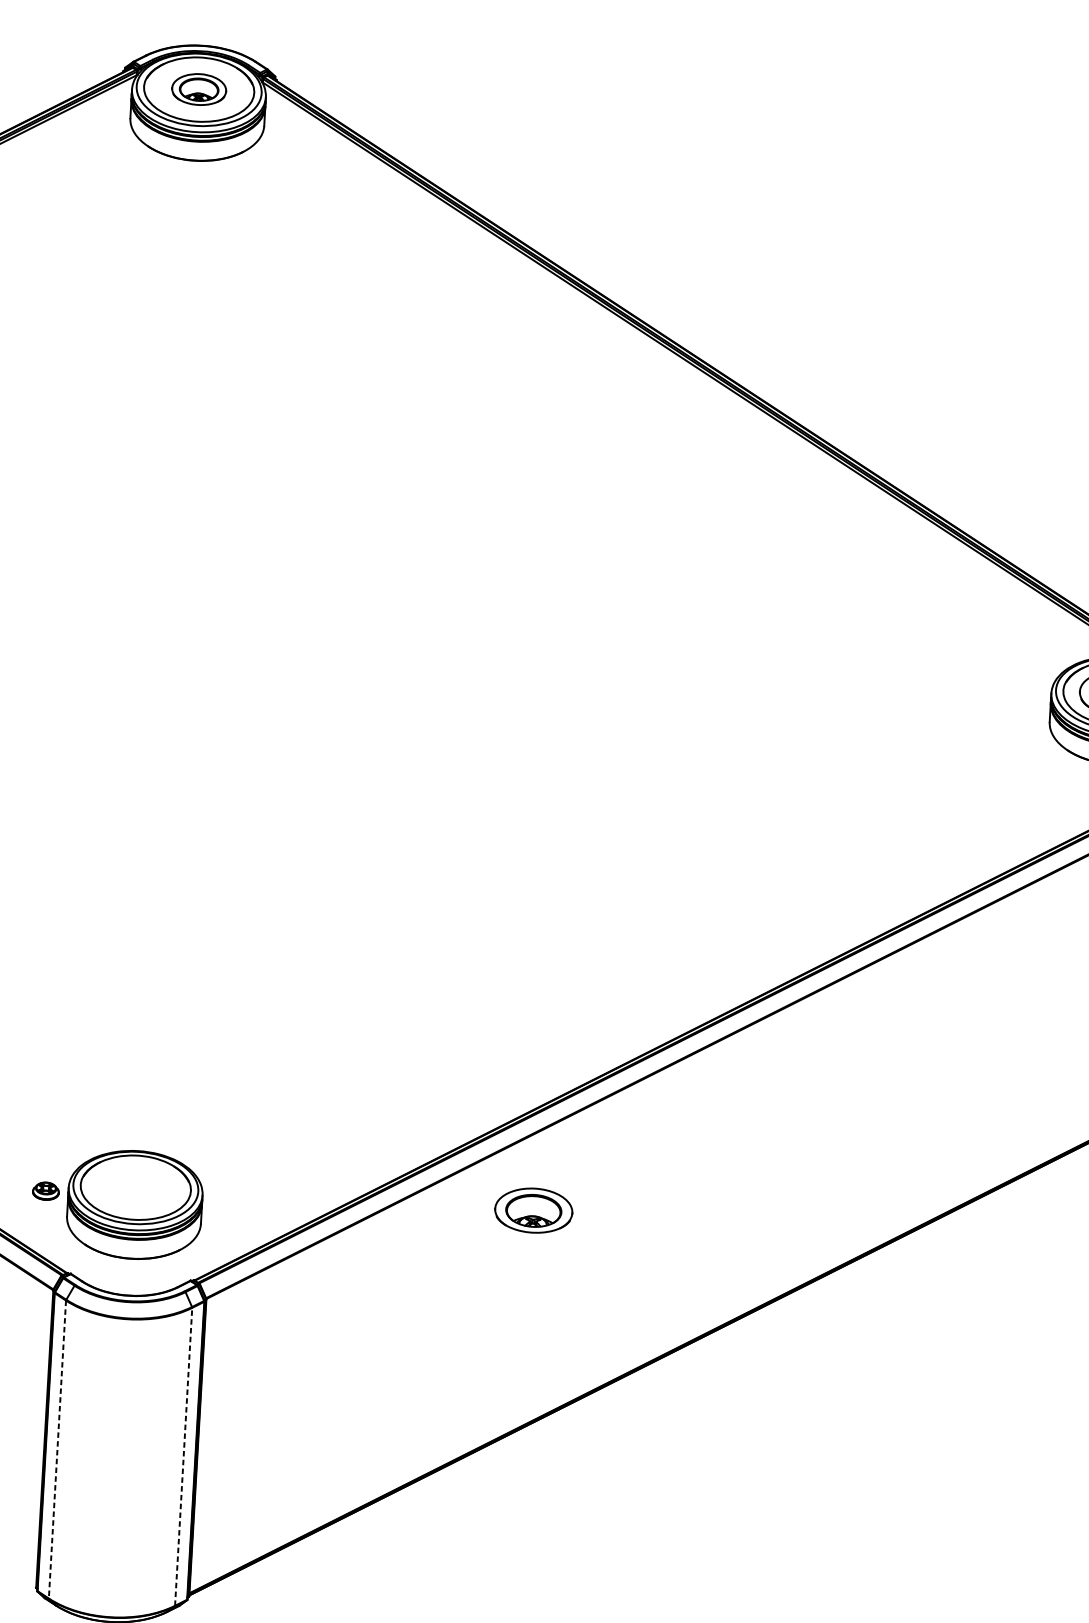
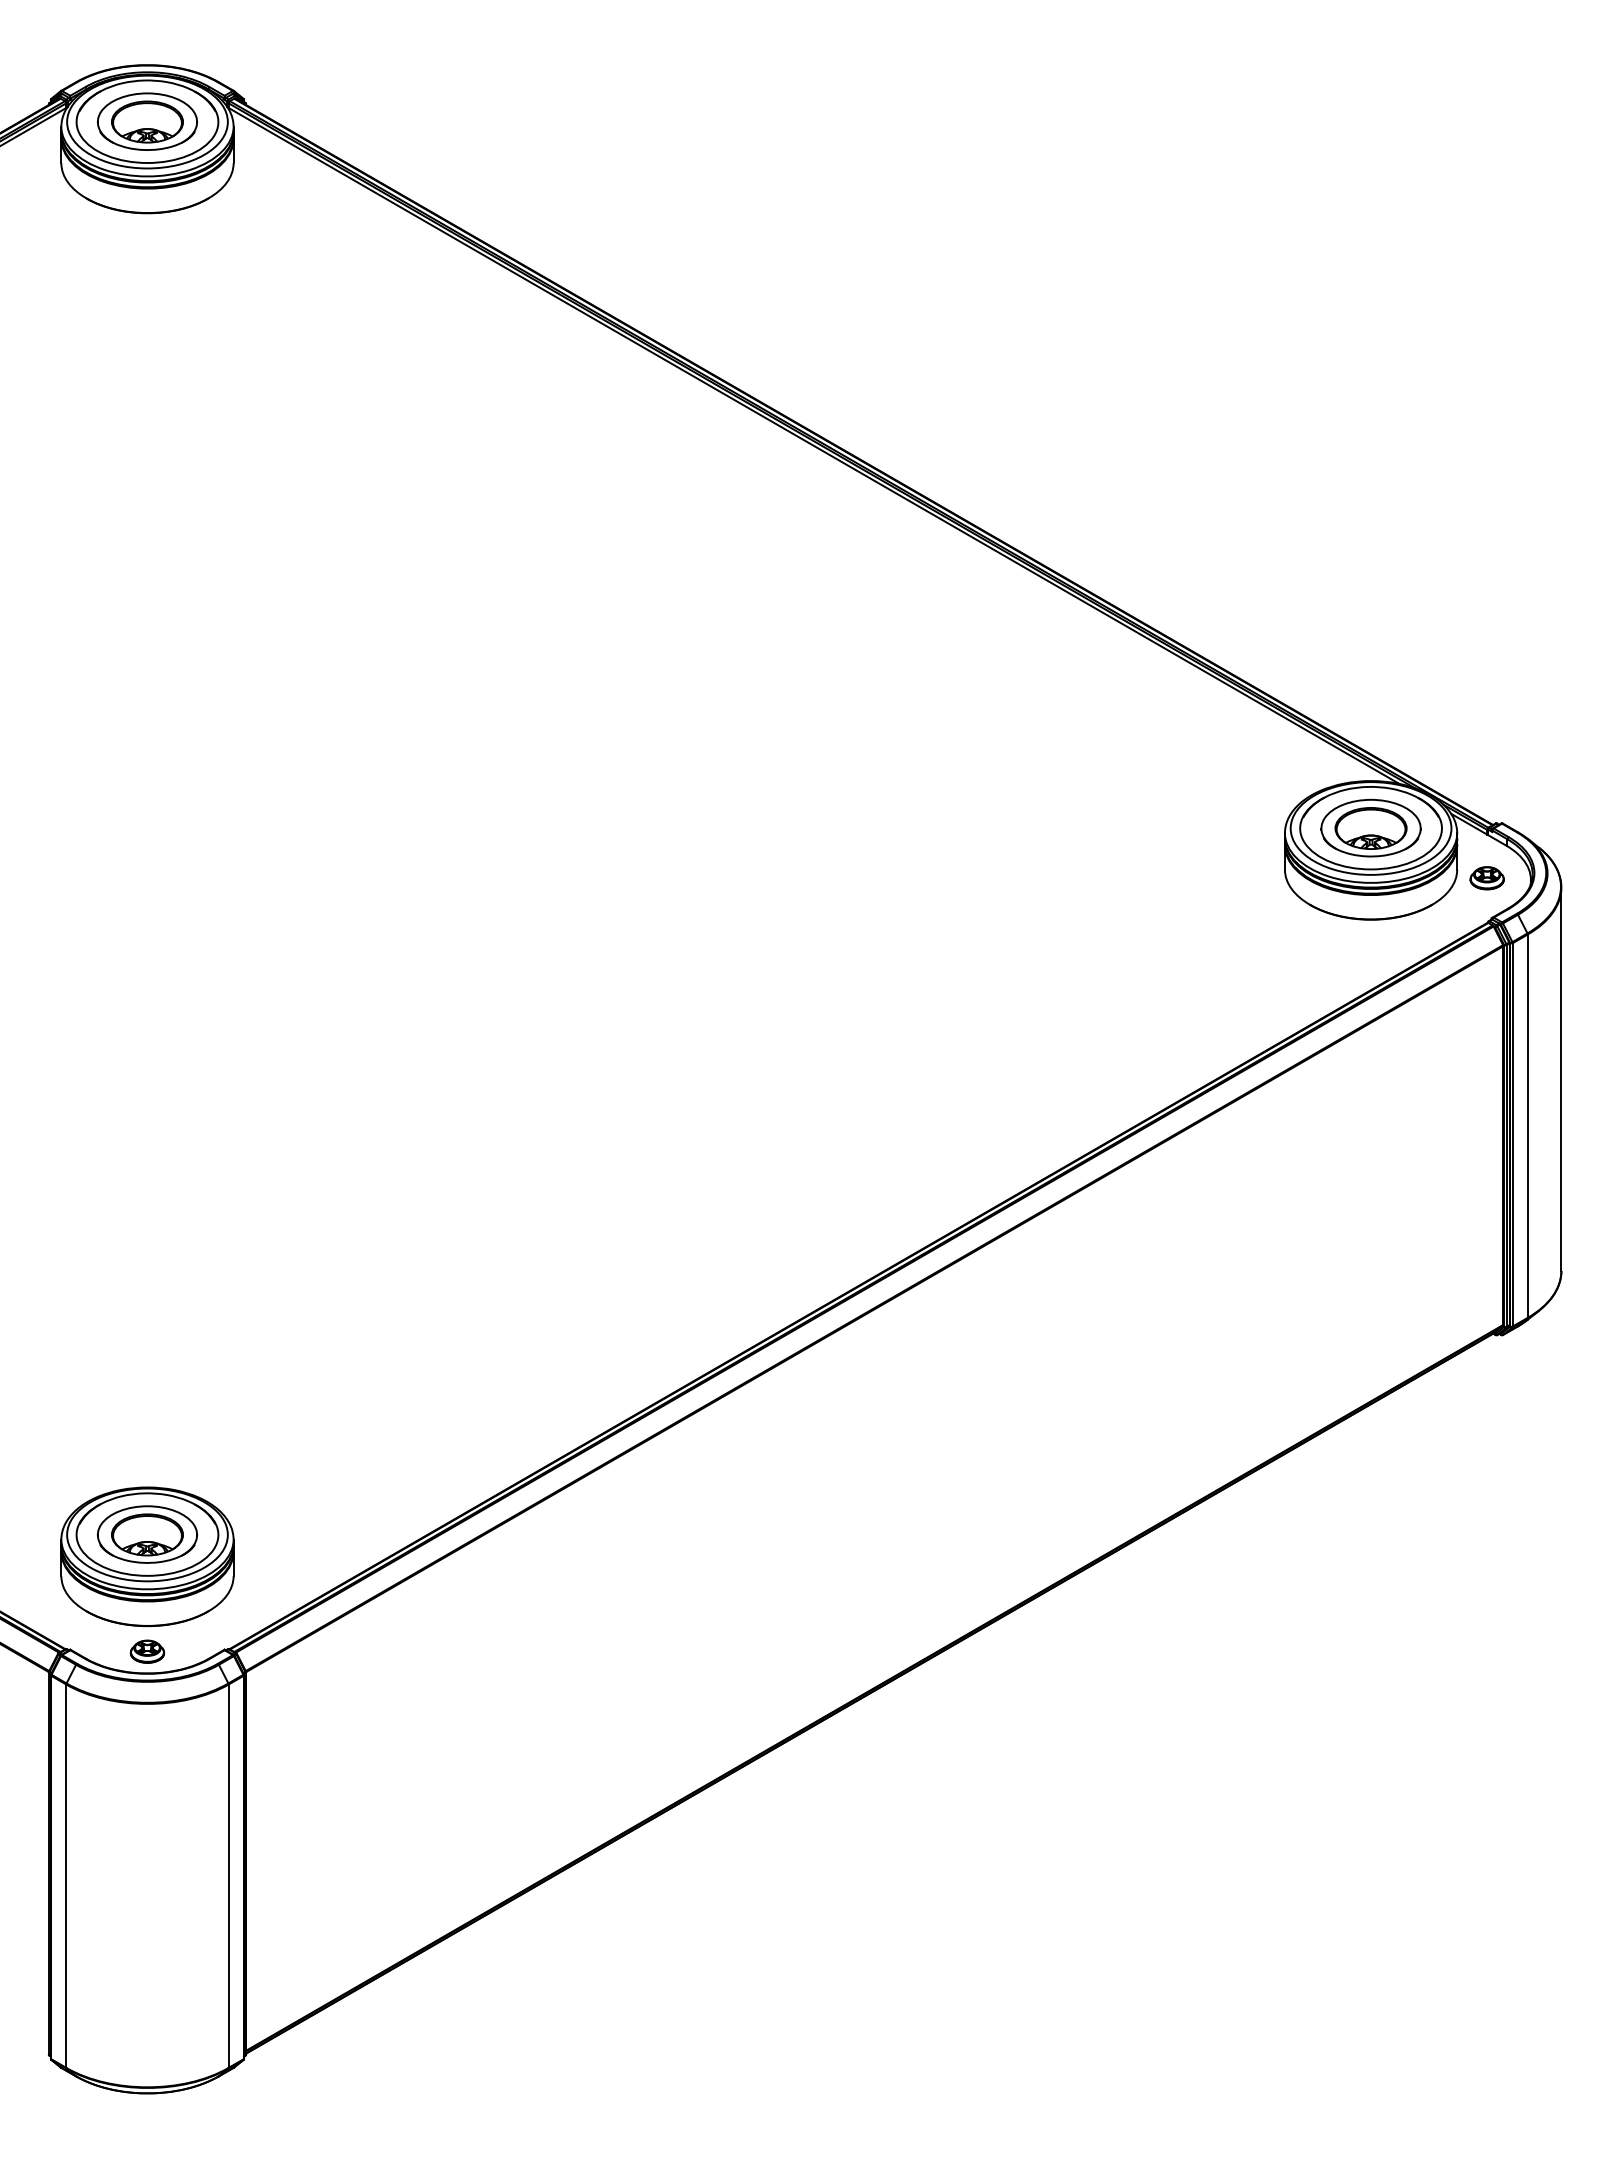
part: (199, 89) -> (147, 121), size x1.43
part: (46, 1191) -> (147, 1651), moved
part: (533, 1210) -> (147, 1534), moved
line: (57, 1449) -> (66, 1876), dashed -> solid
line: (183, 1457) -> (228, 1876), dashed -> solid

